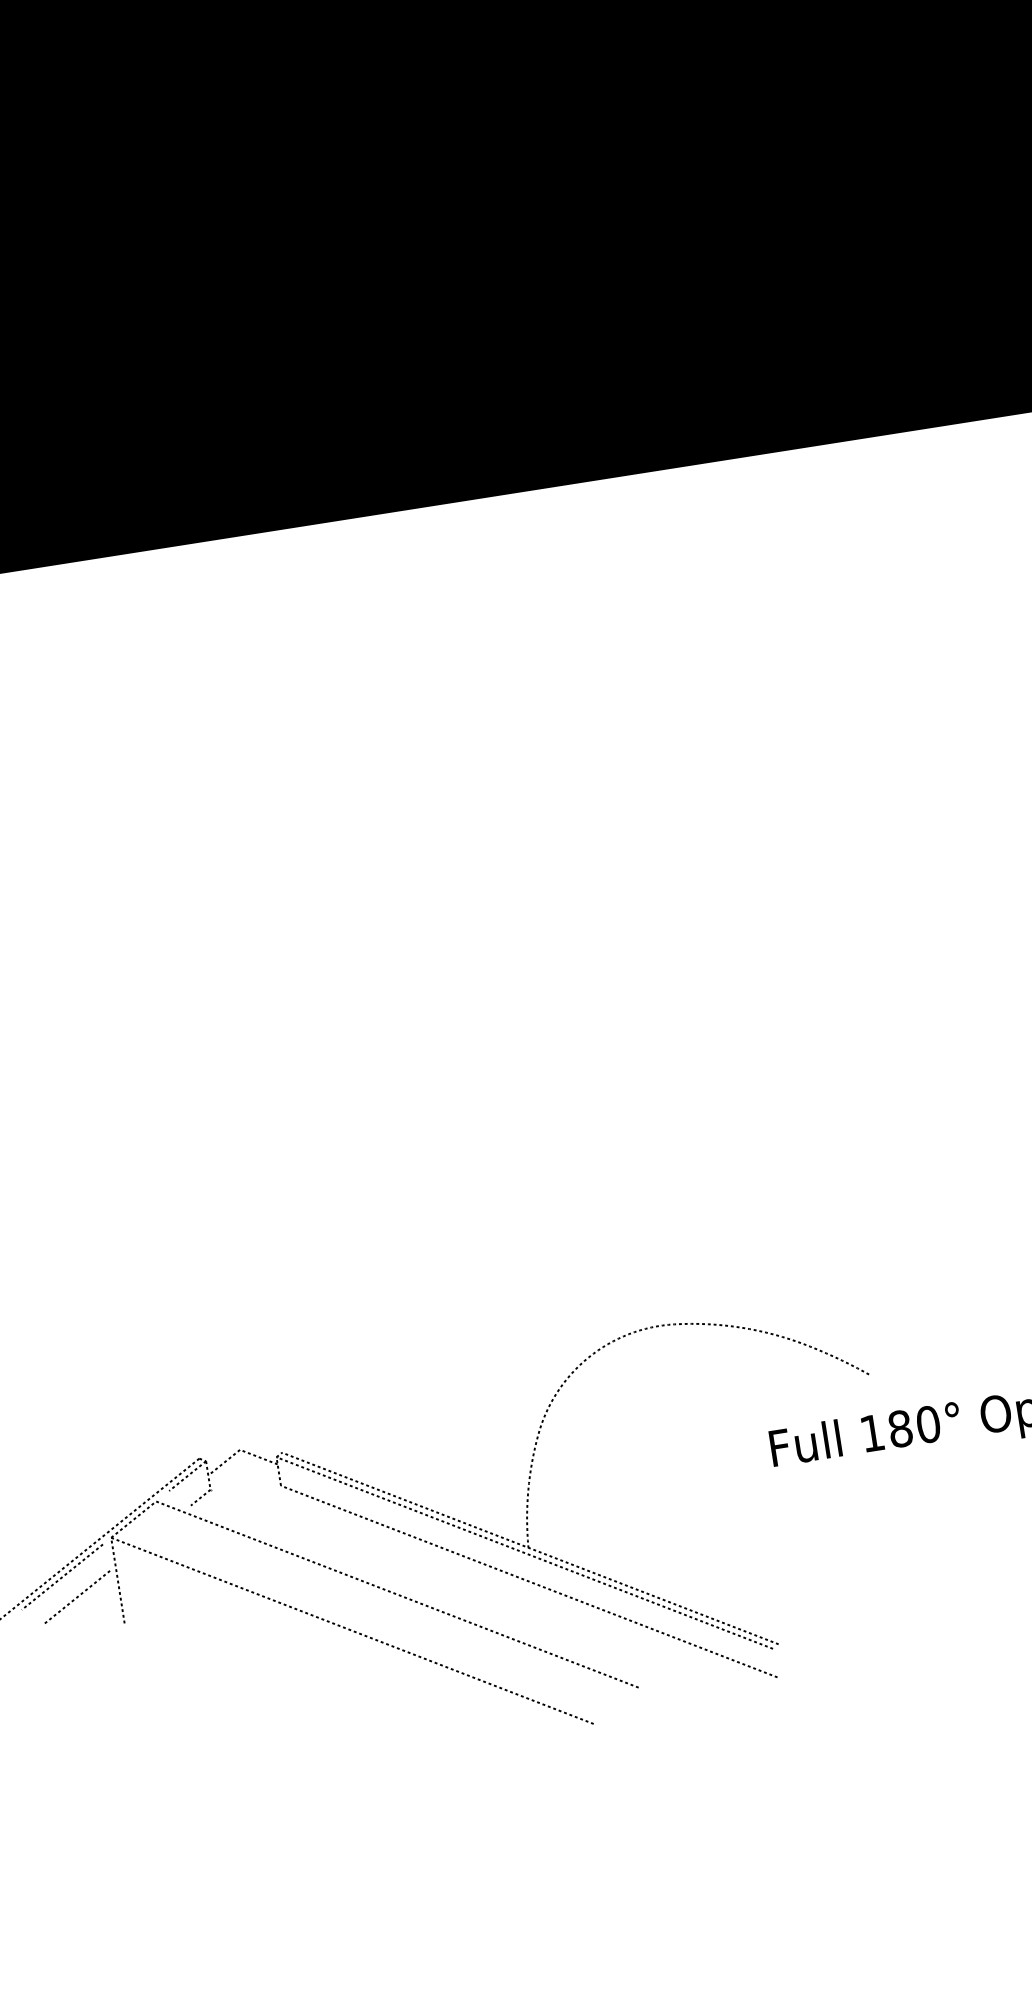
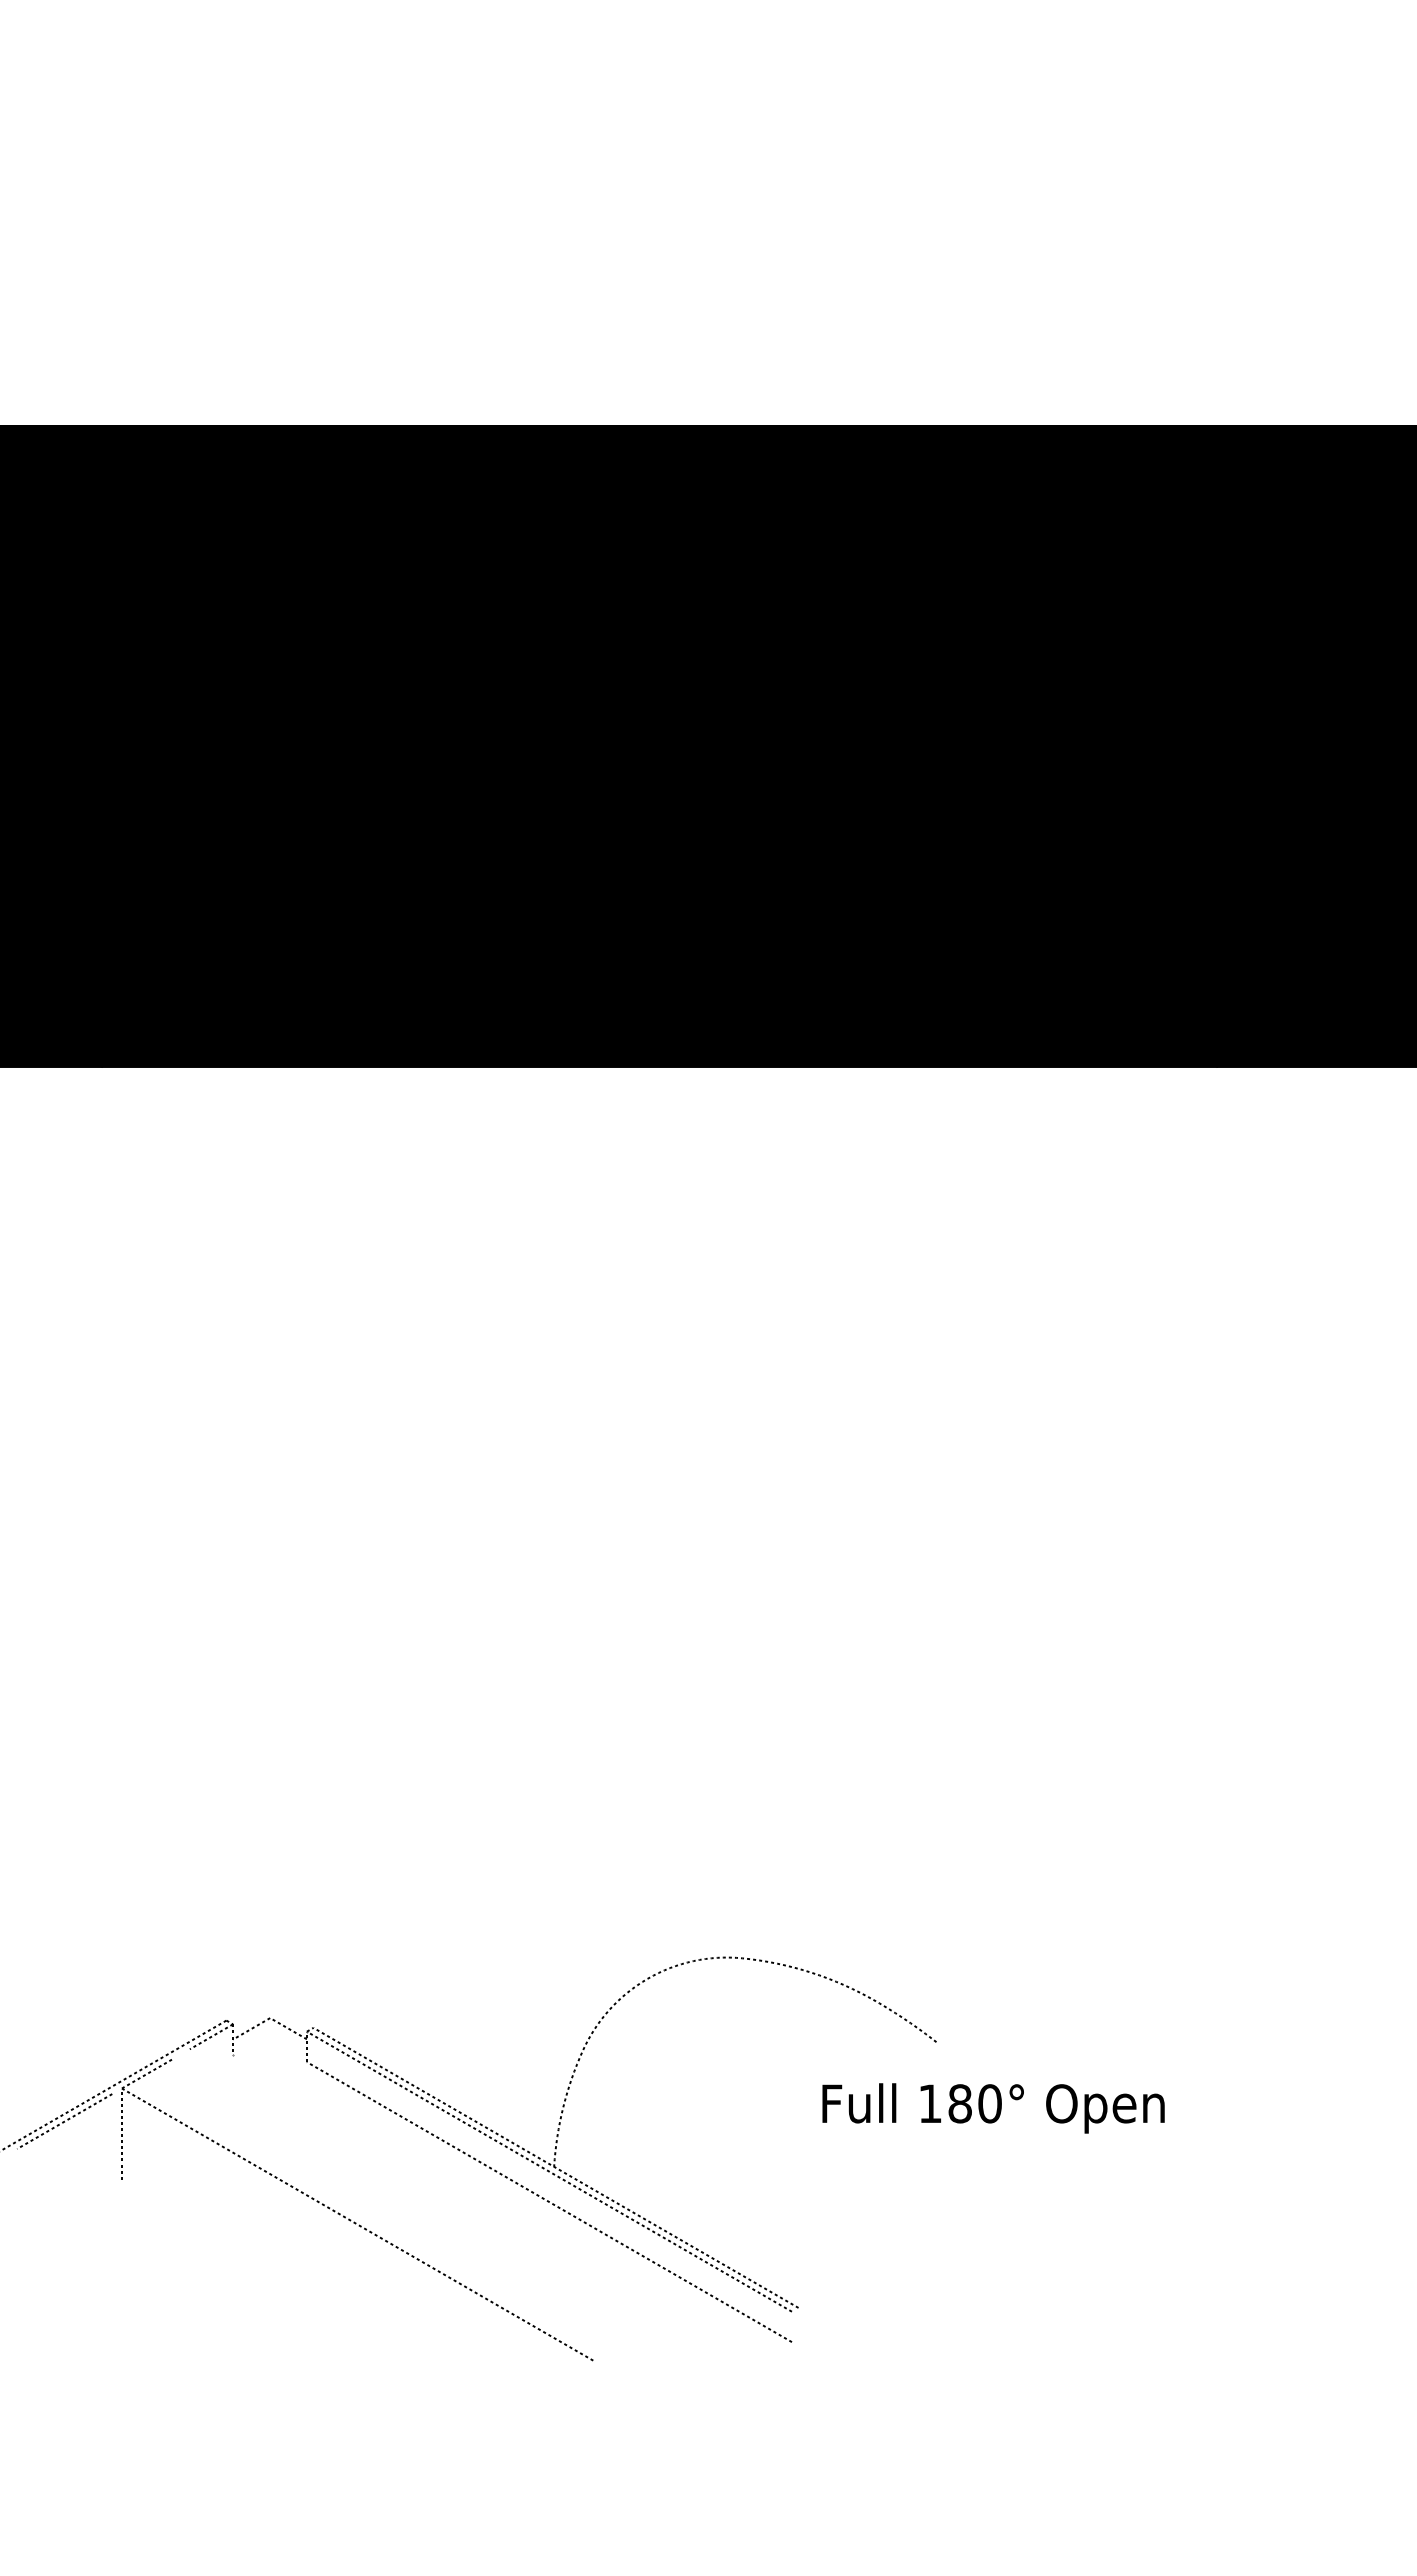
line: (200, 1497) -> (221, 2061), removed
line: (398, 1594) -> (411, 2194), removed
line: (76, 1597) -> (76, 2144), removed

